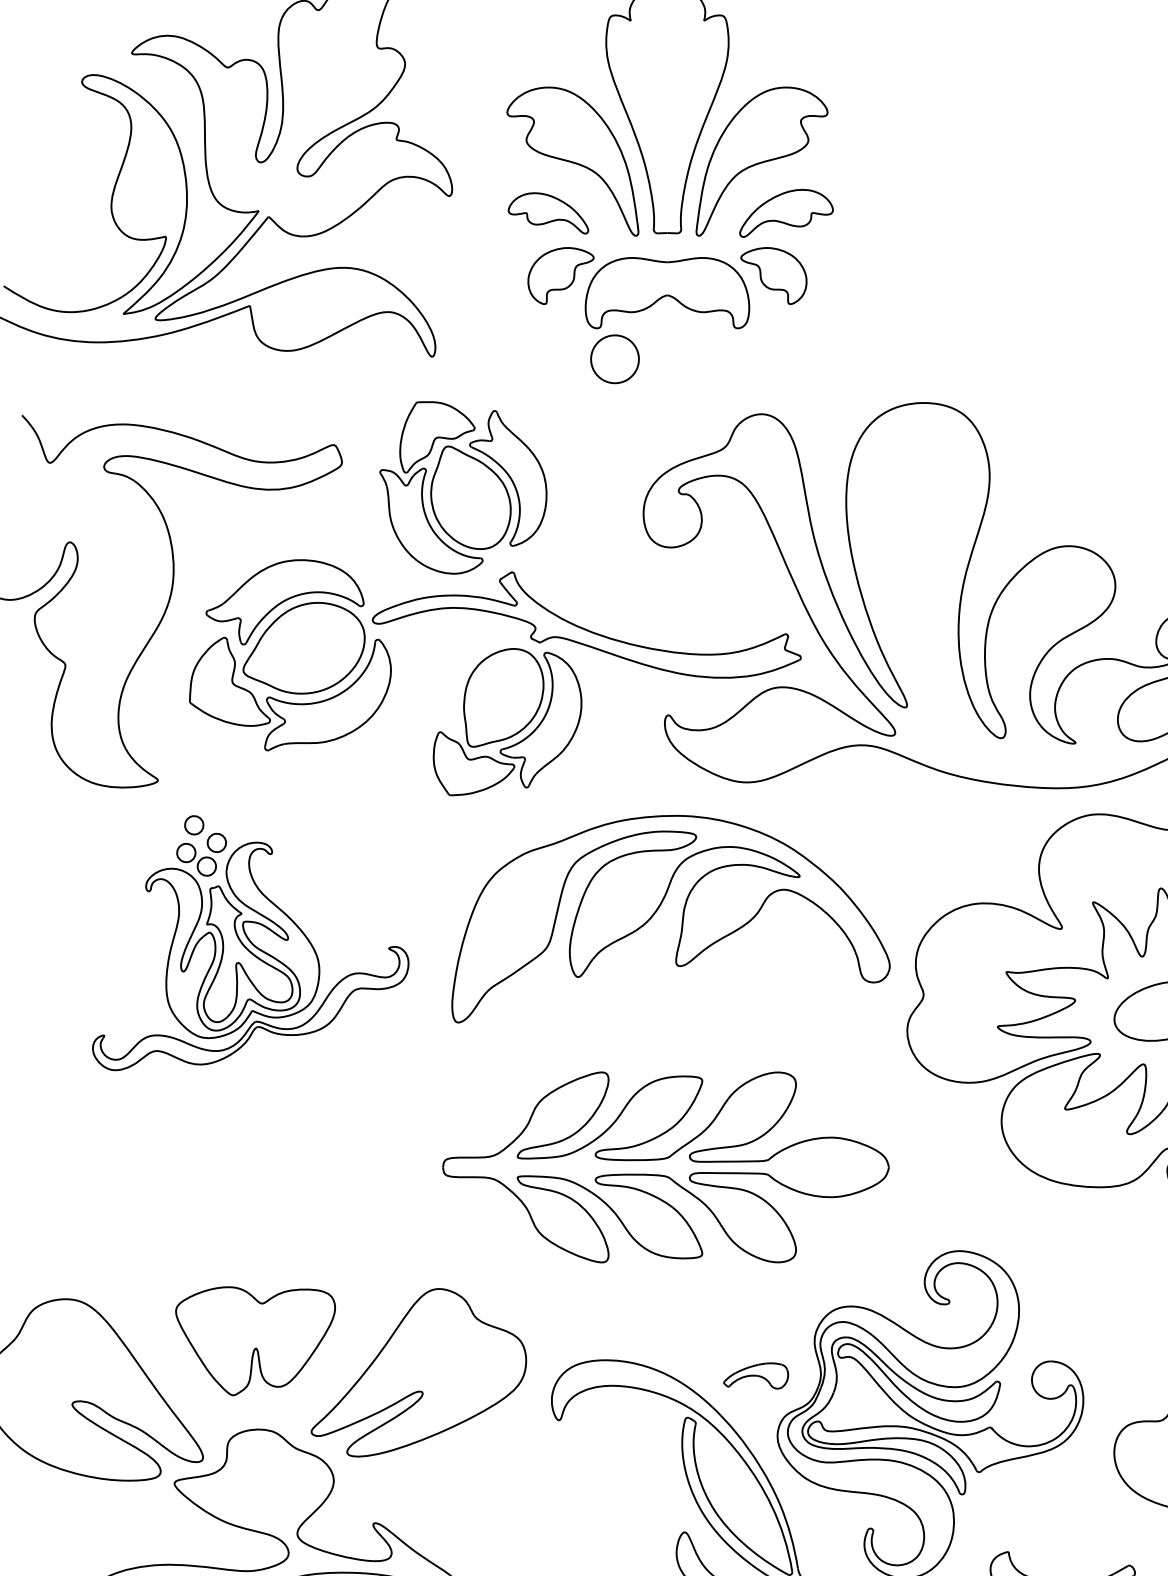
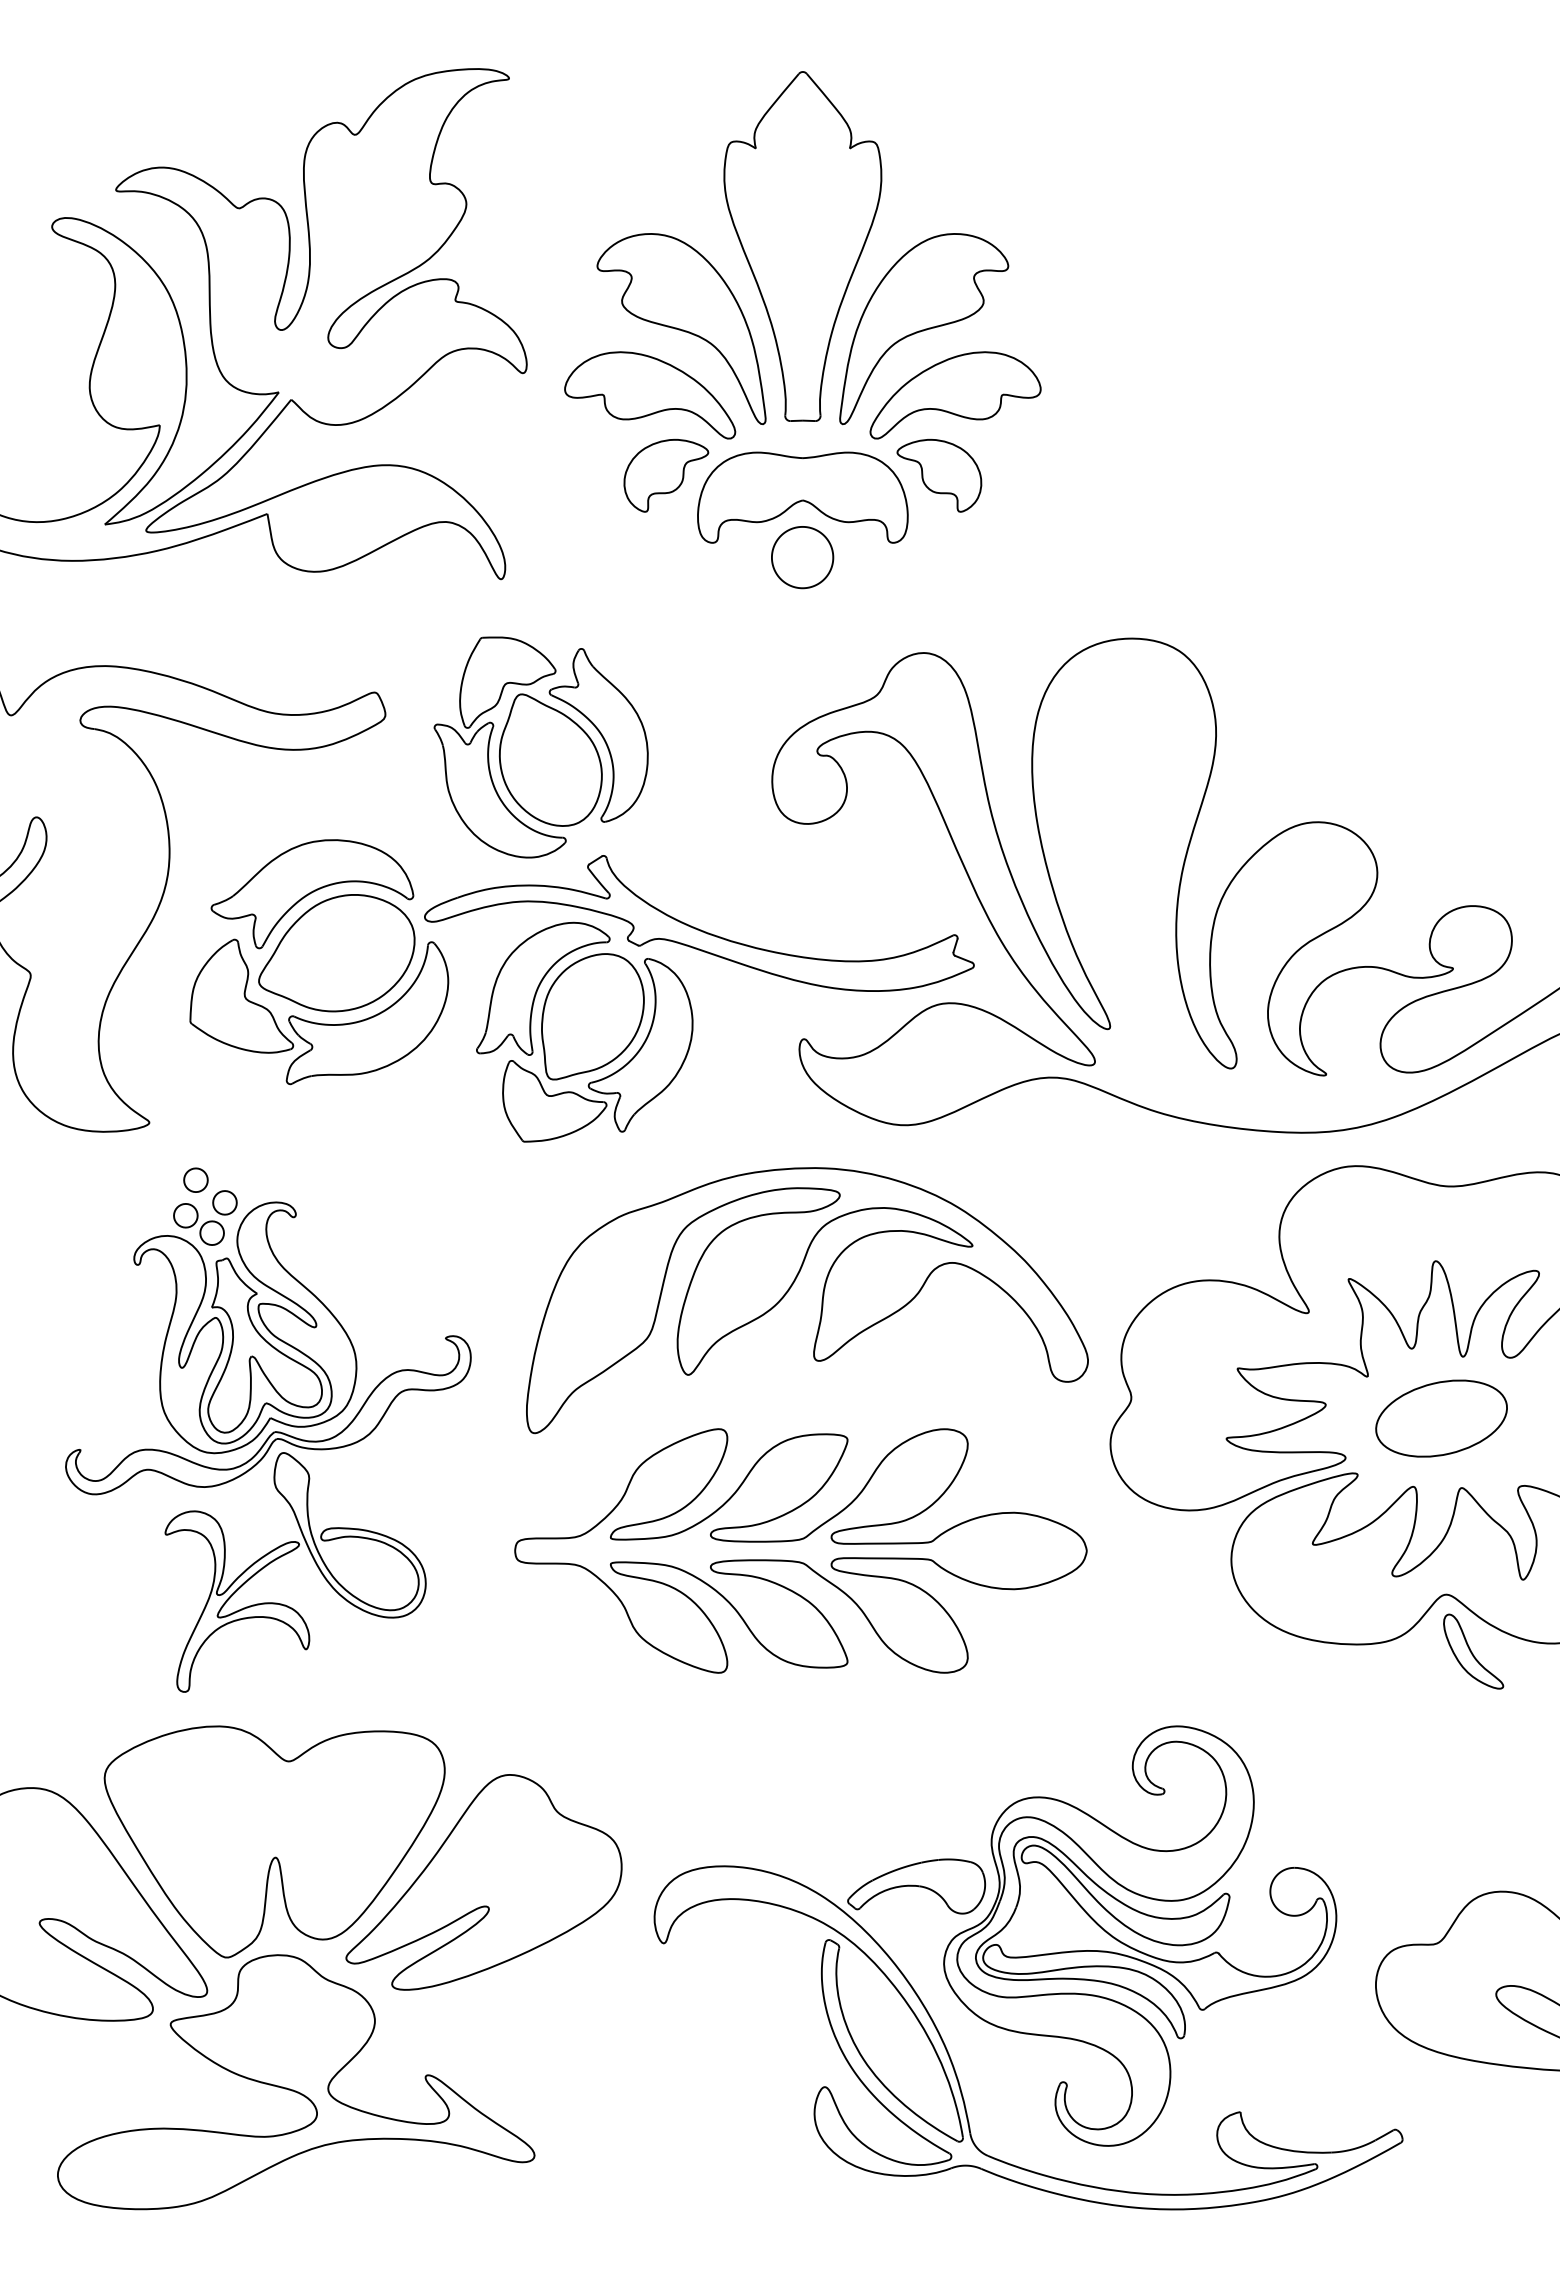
part: (548, 213) -> (650, 395), size x1.67
part: (786, 213) -> (955, 395), size x1.43
part: (614, 359) -> (802, 557), moved
part: (465, 675) -> (543, 988), added
part: (265, 1117) -> (287, 1554), added
part: (665, 1167) -> (800, 1550), moved
part: (255, 1340) -> (274, 1841), size x1.67
part: (756, 1375) -> (916, 1886), size x1.67

